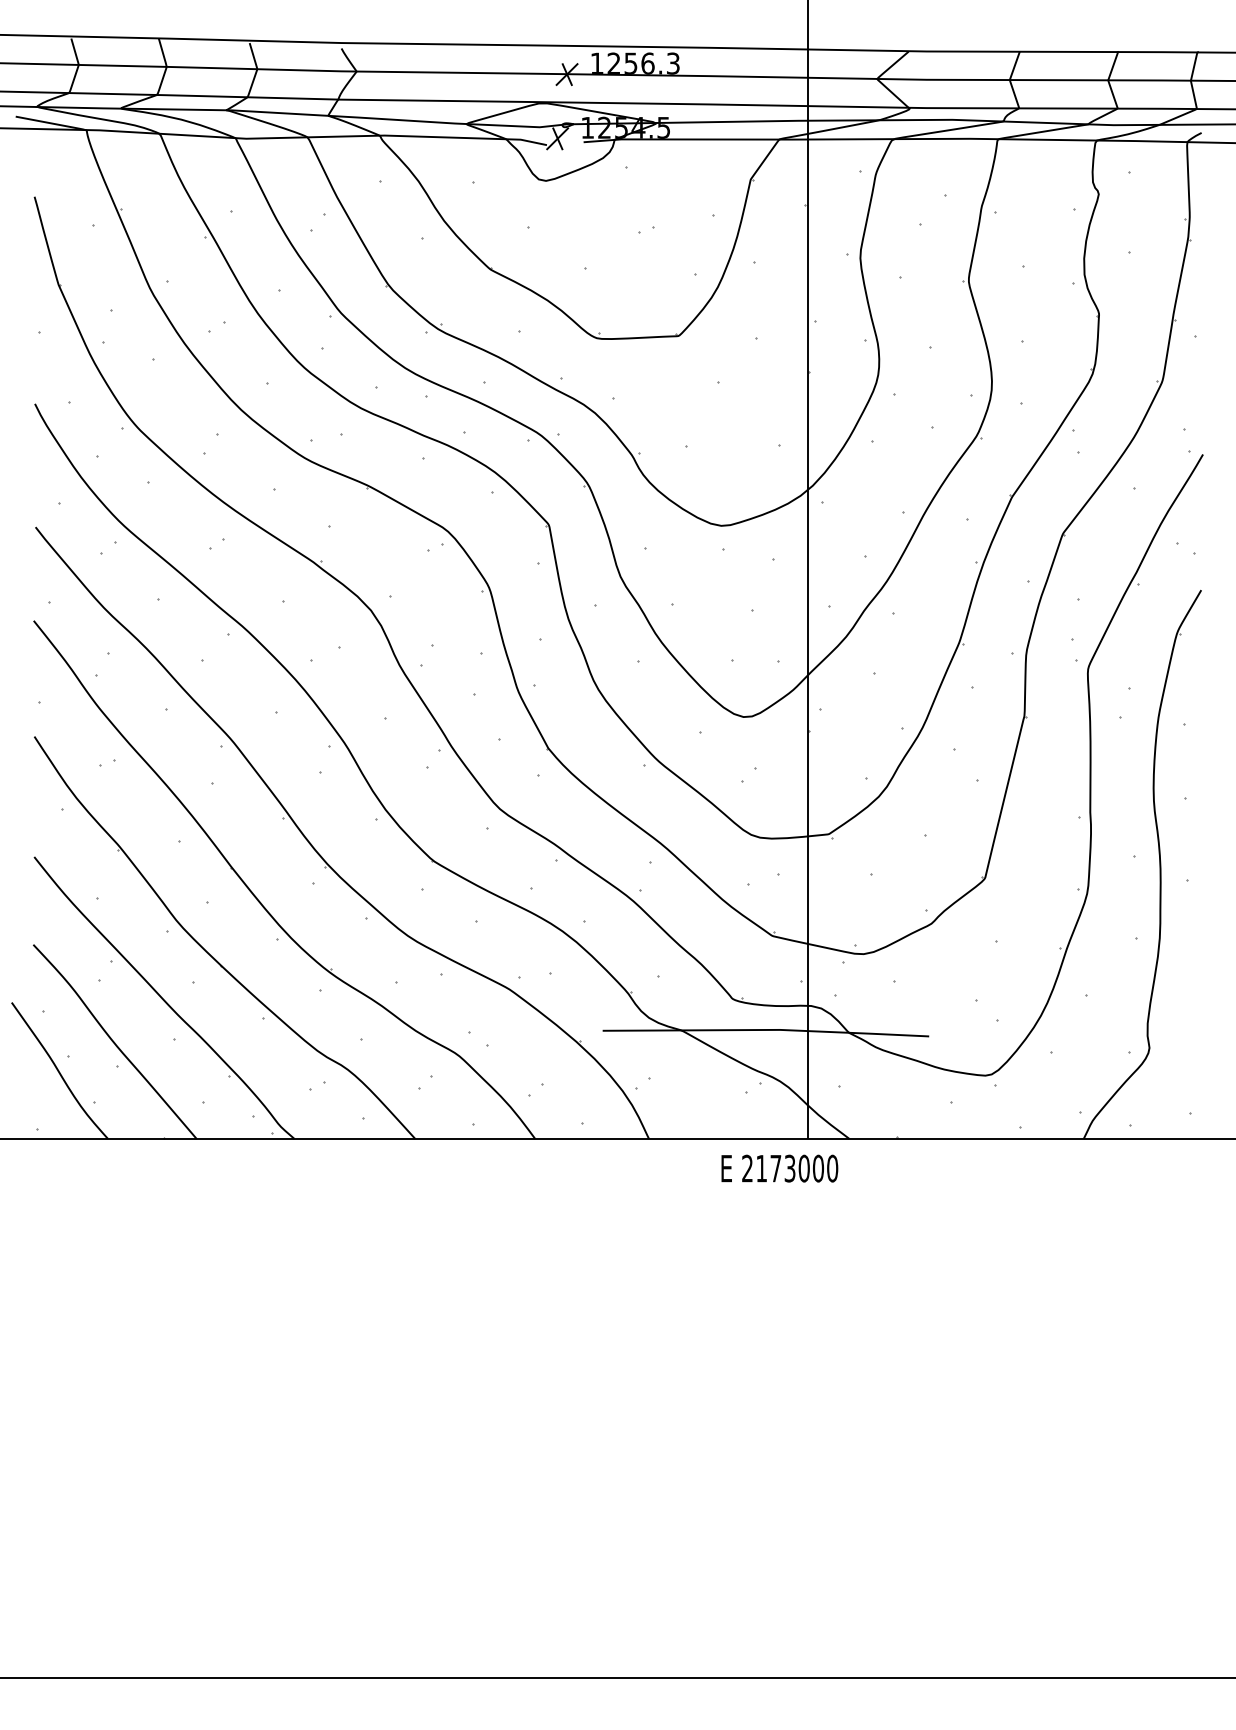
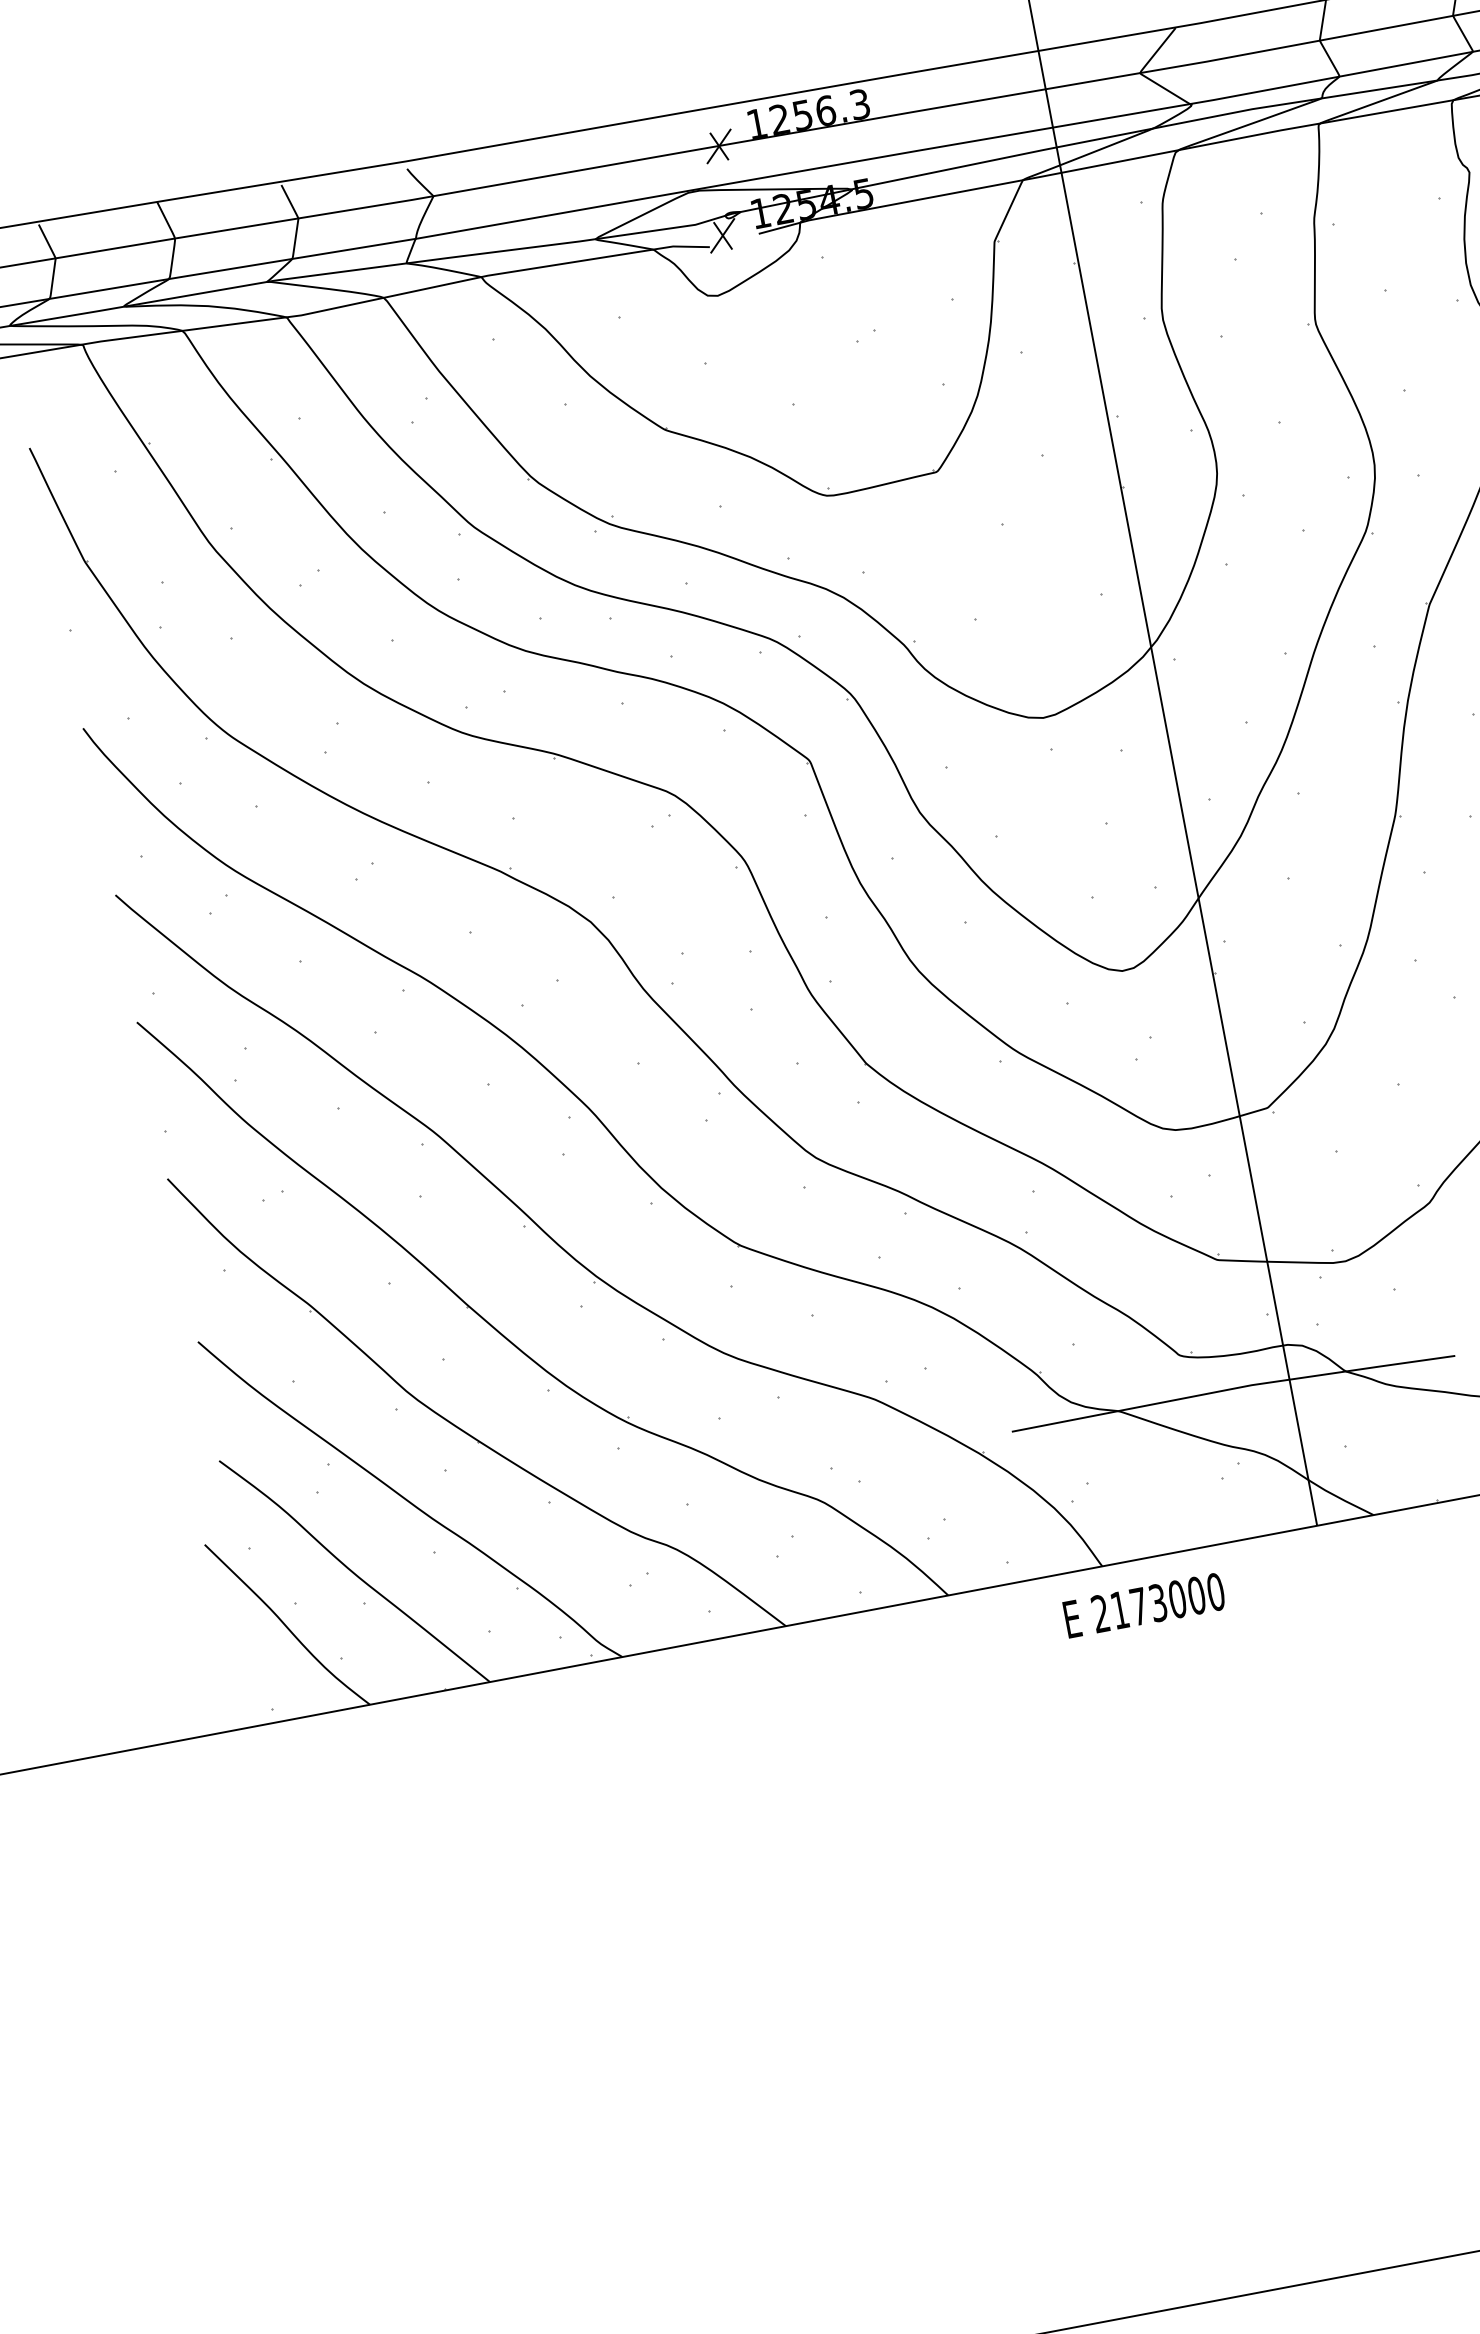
text: (779, 1168) -> (1143, 1605), moved

